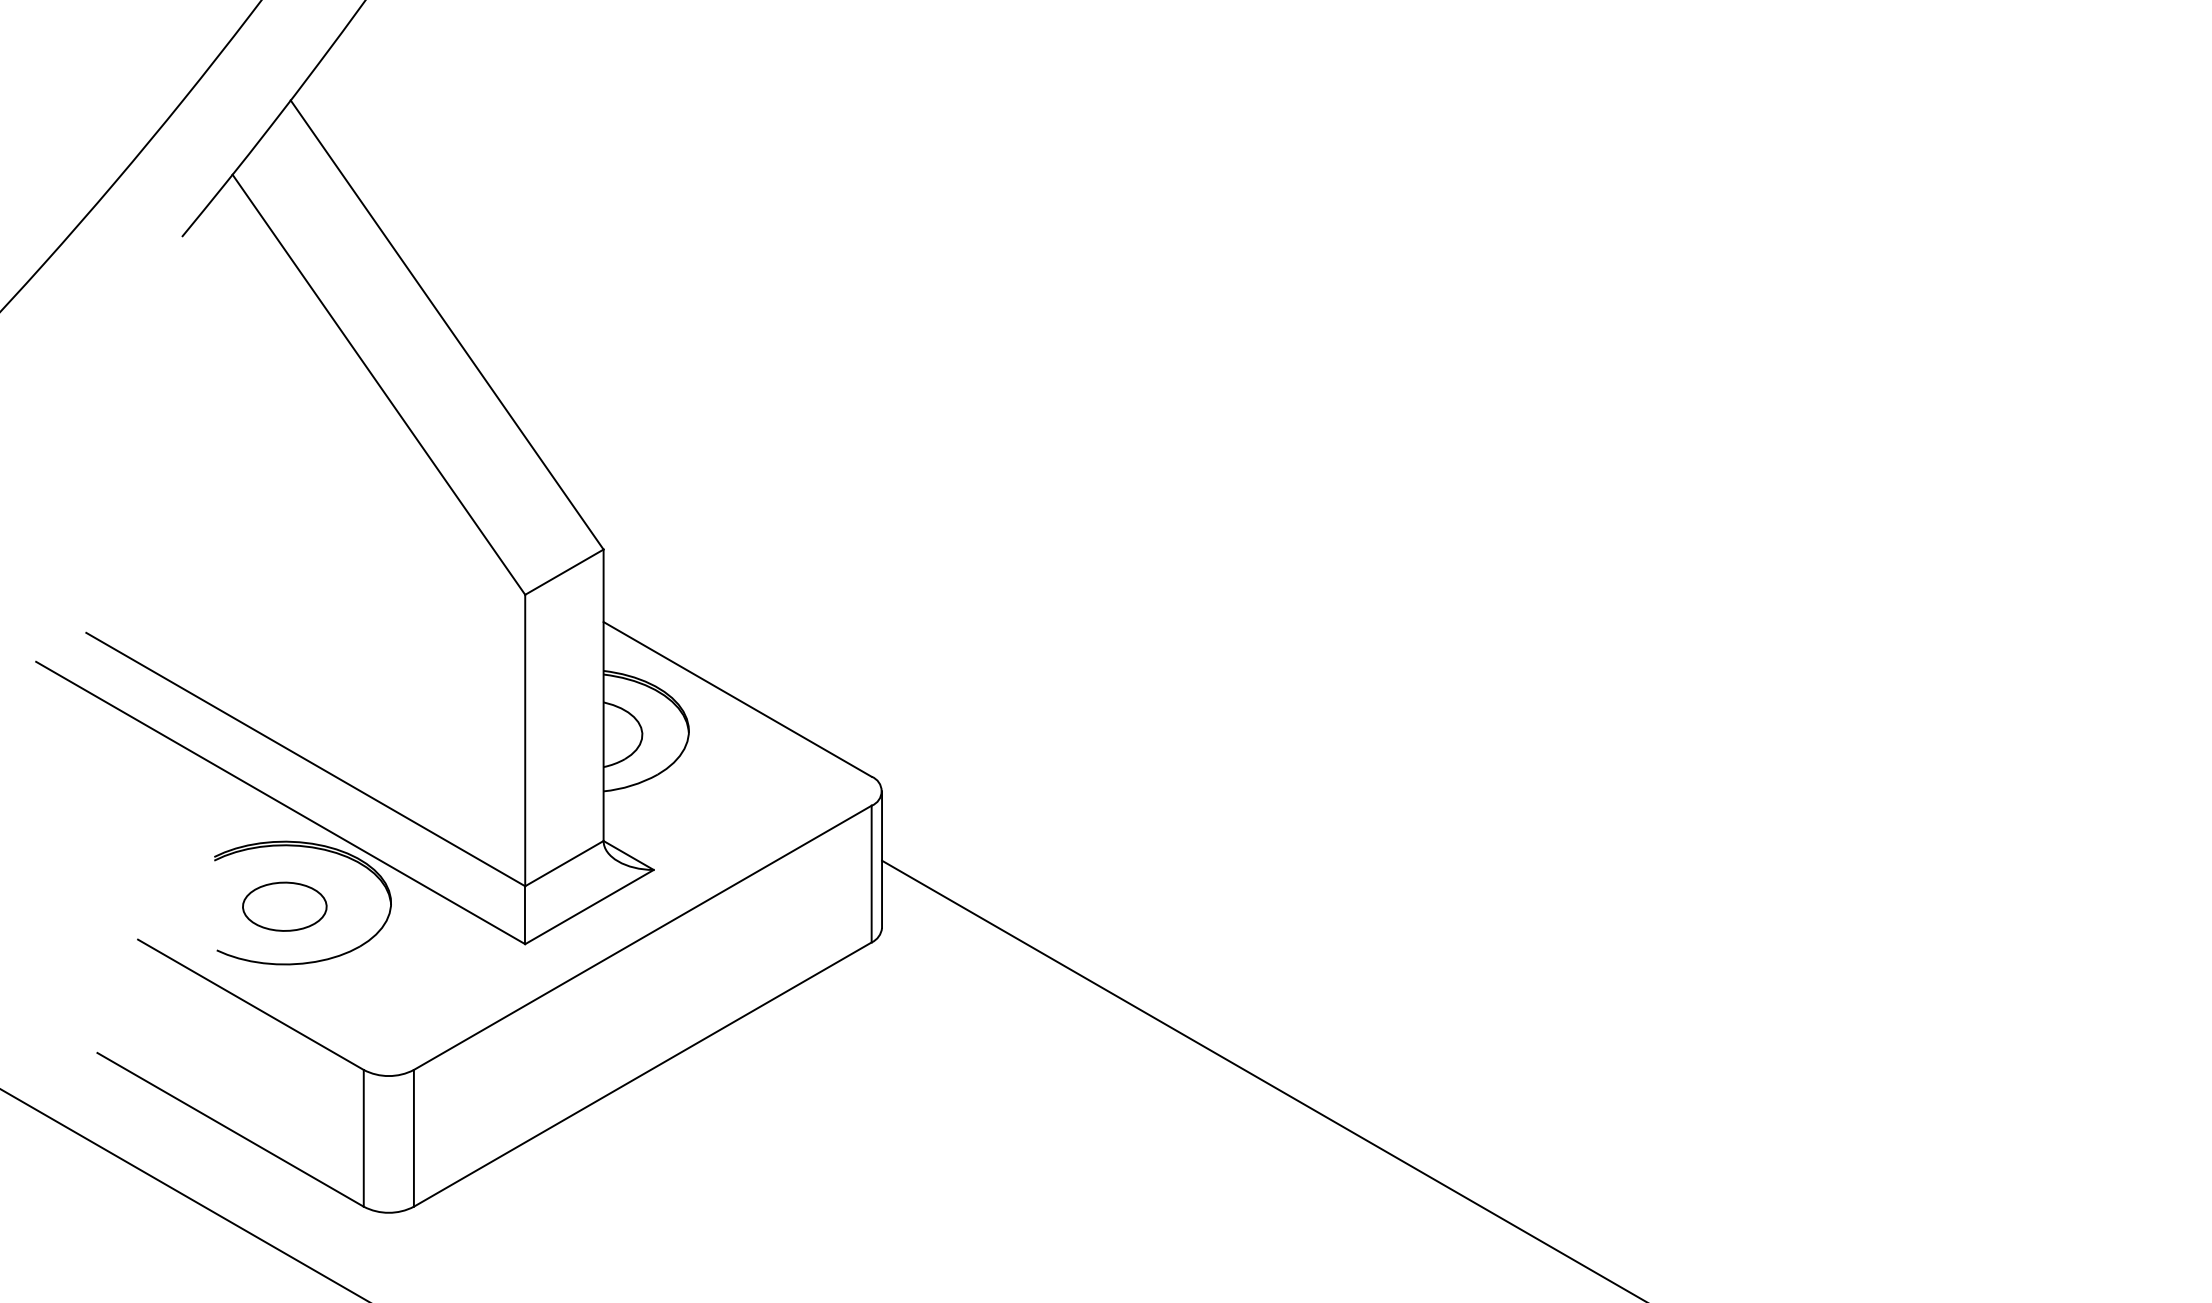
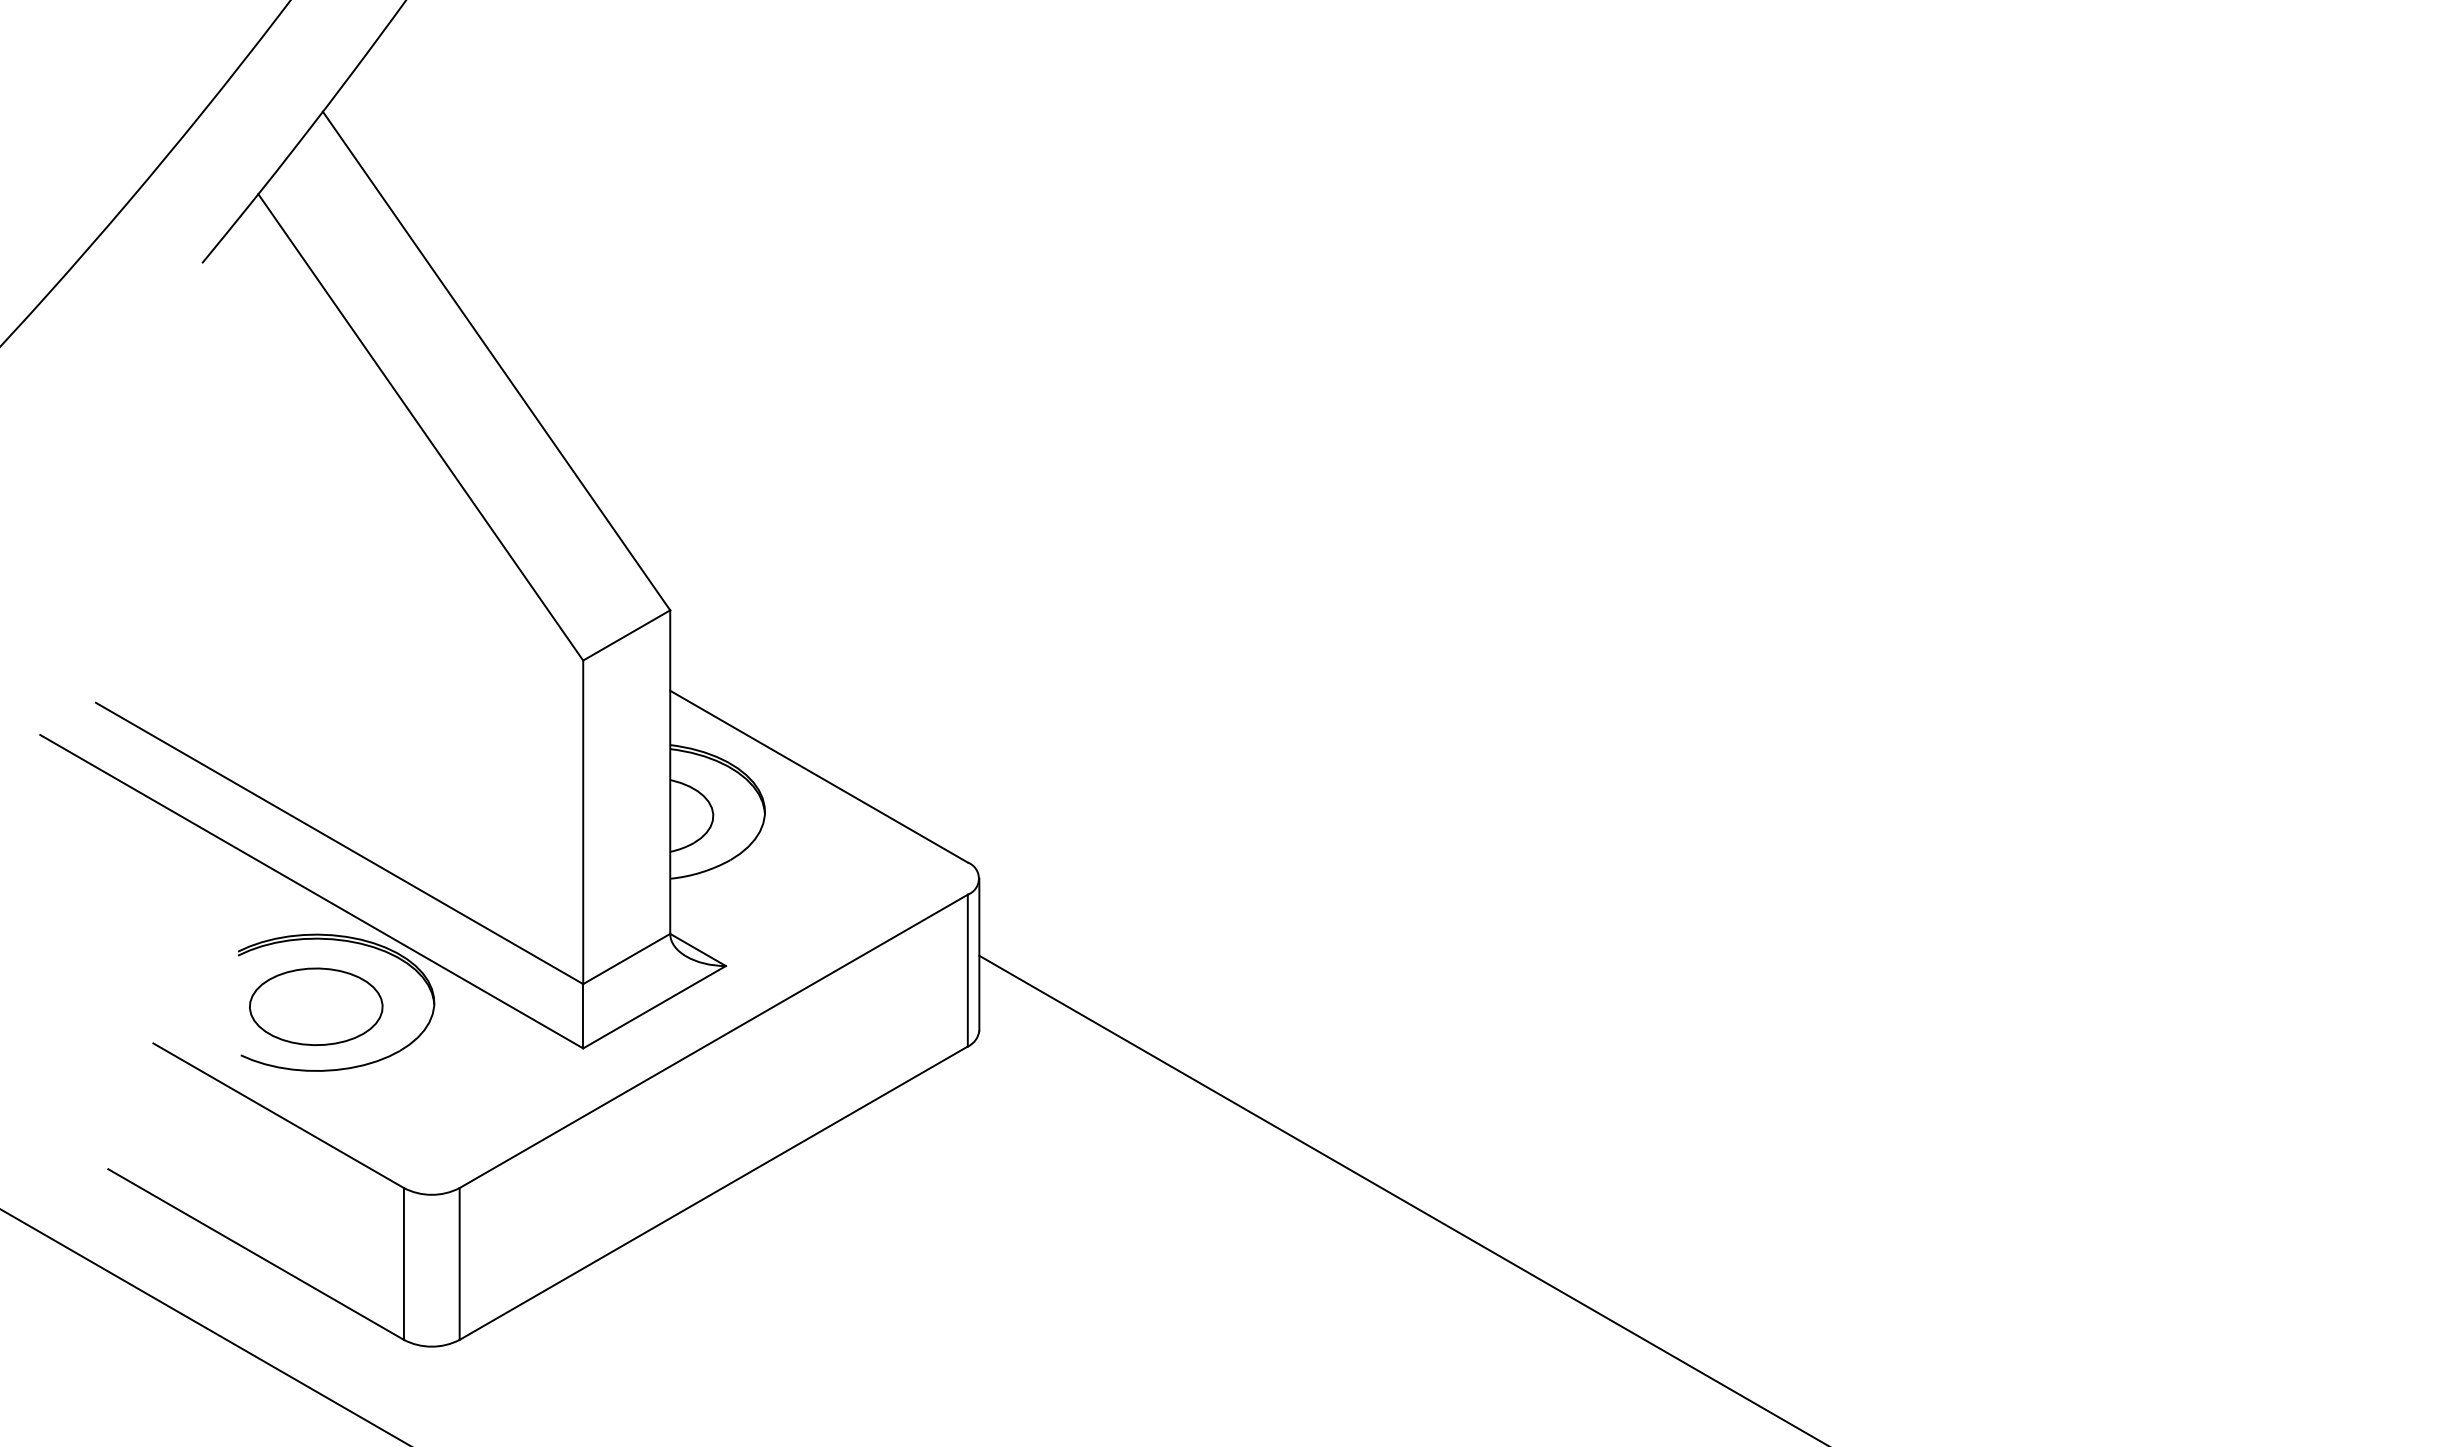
part: (284, 906) -> (315, 1006), size x1.43

